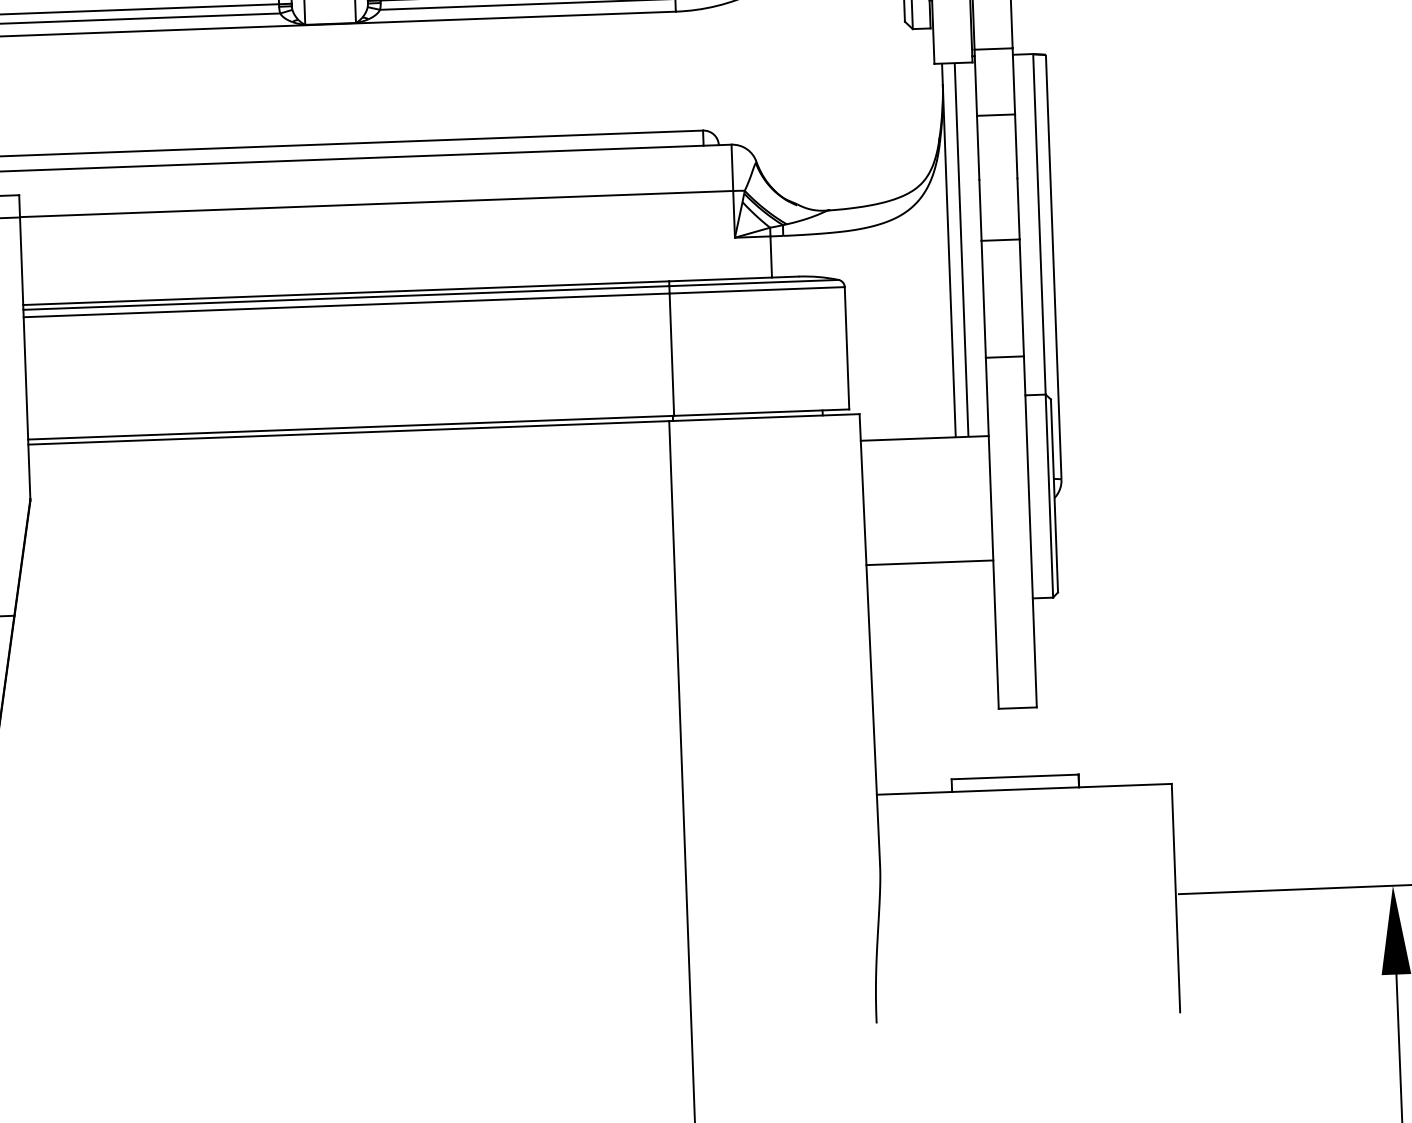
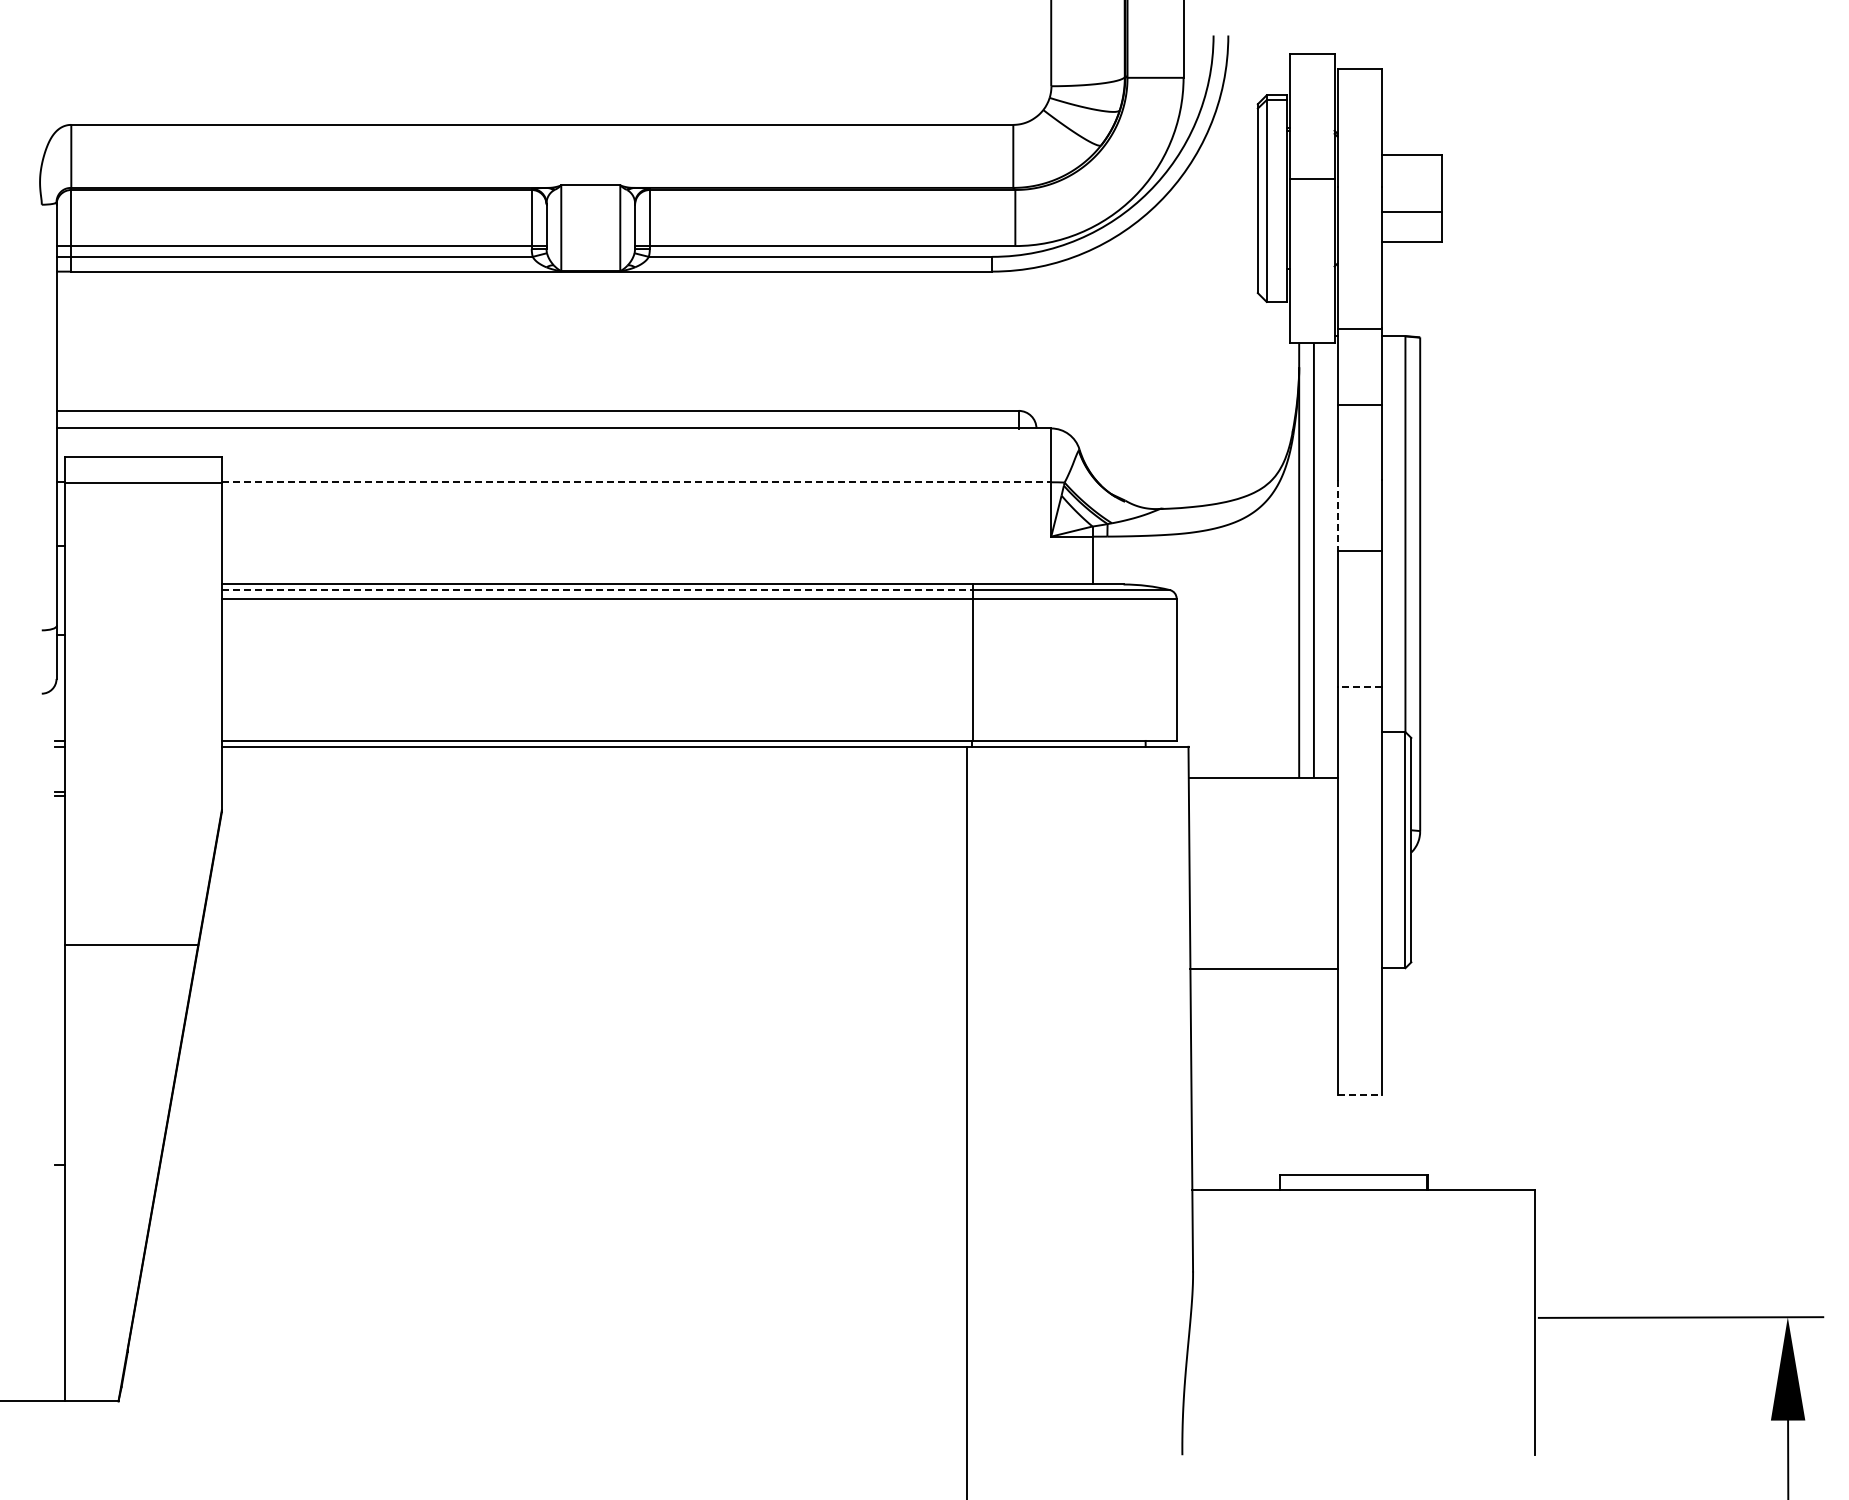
line: (376, 204) -> (636, 482), solid -> dashed
line: (980, 210) -> (1337, 515), solid -> dashed
line: (346, 298) -> (597, 590), solid -> dashed
line: (1004, 356) -> (1359, 686), solid -> dashed
line: (929, 562) -> (1263, 969), moved
line: (1018, 707) -> (1360, 1094), solid -> dashed

